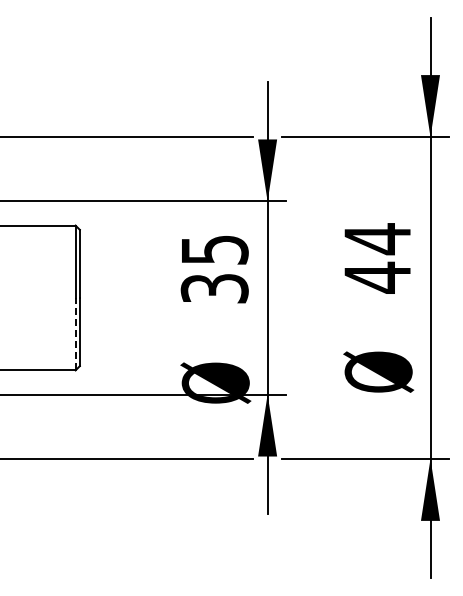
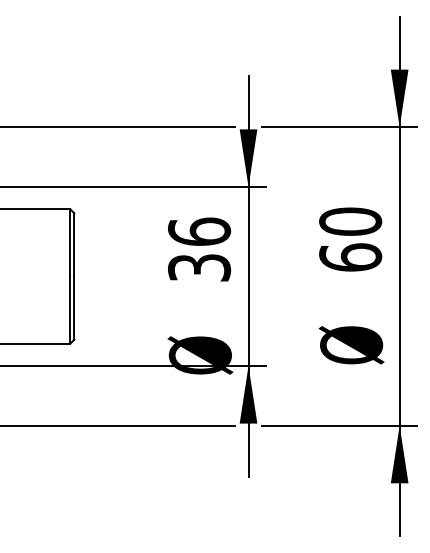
text: (214, 249) -> (199, 231), 35 -> 36
text: (377, 258) -> (350, 239), 44 -> 60
line: (75, 333) -> (70, 309), dashed -> solid

